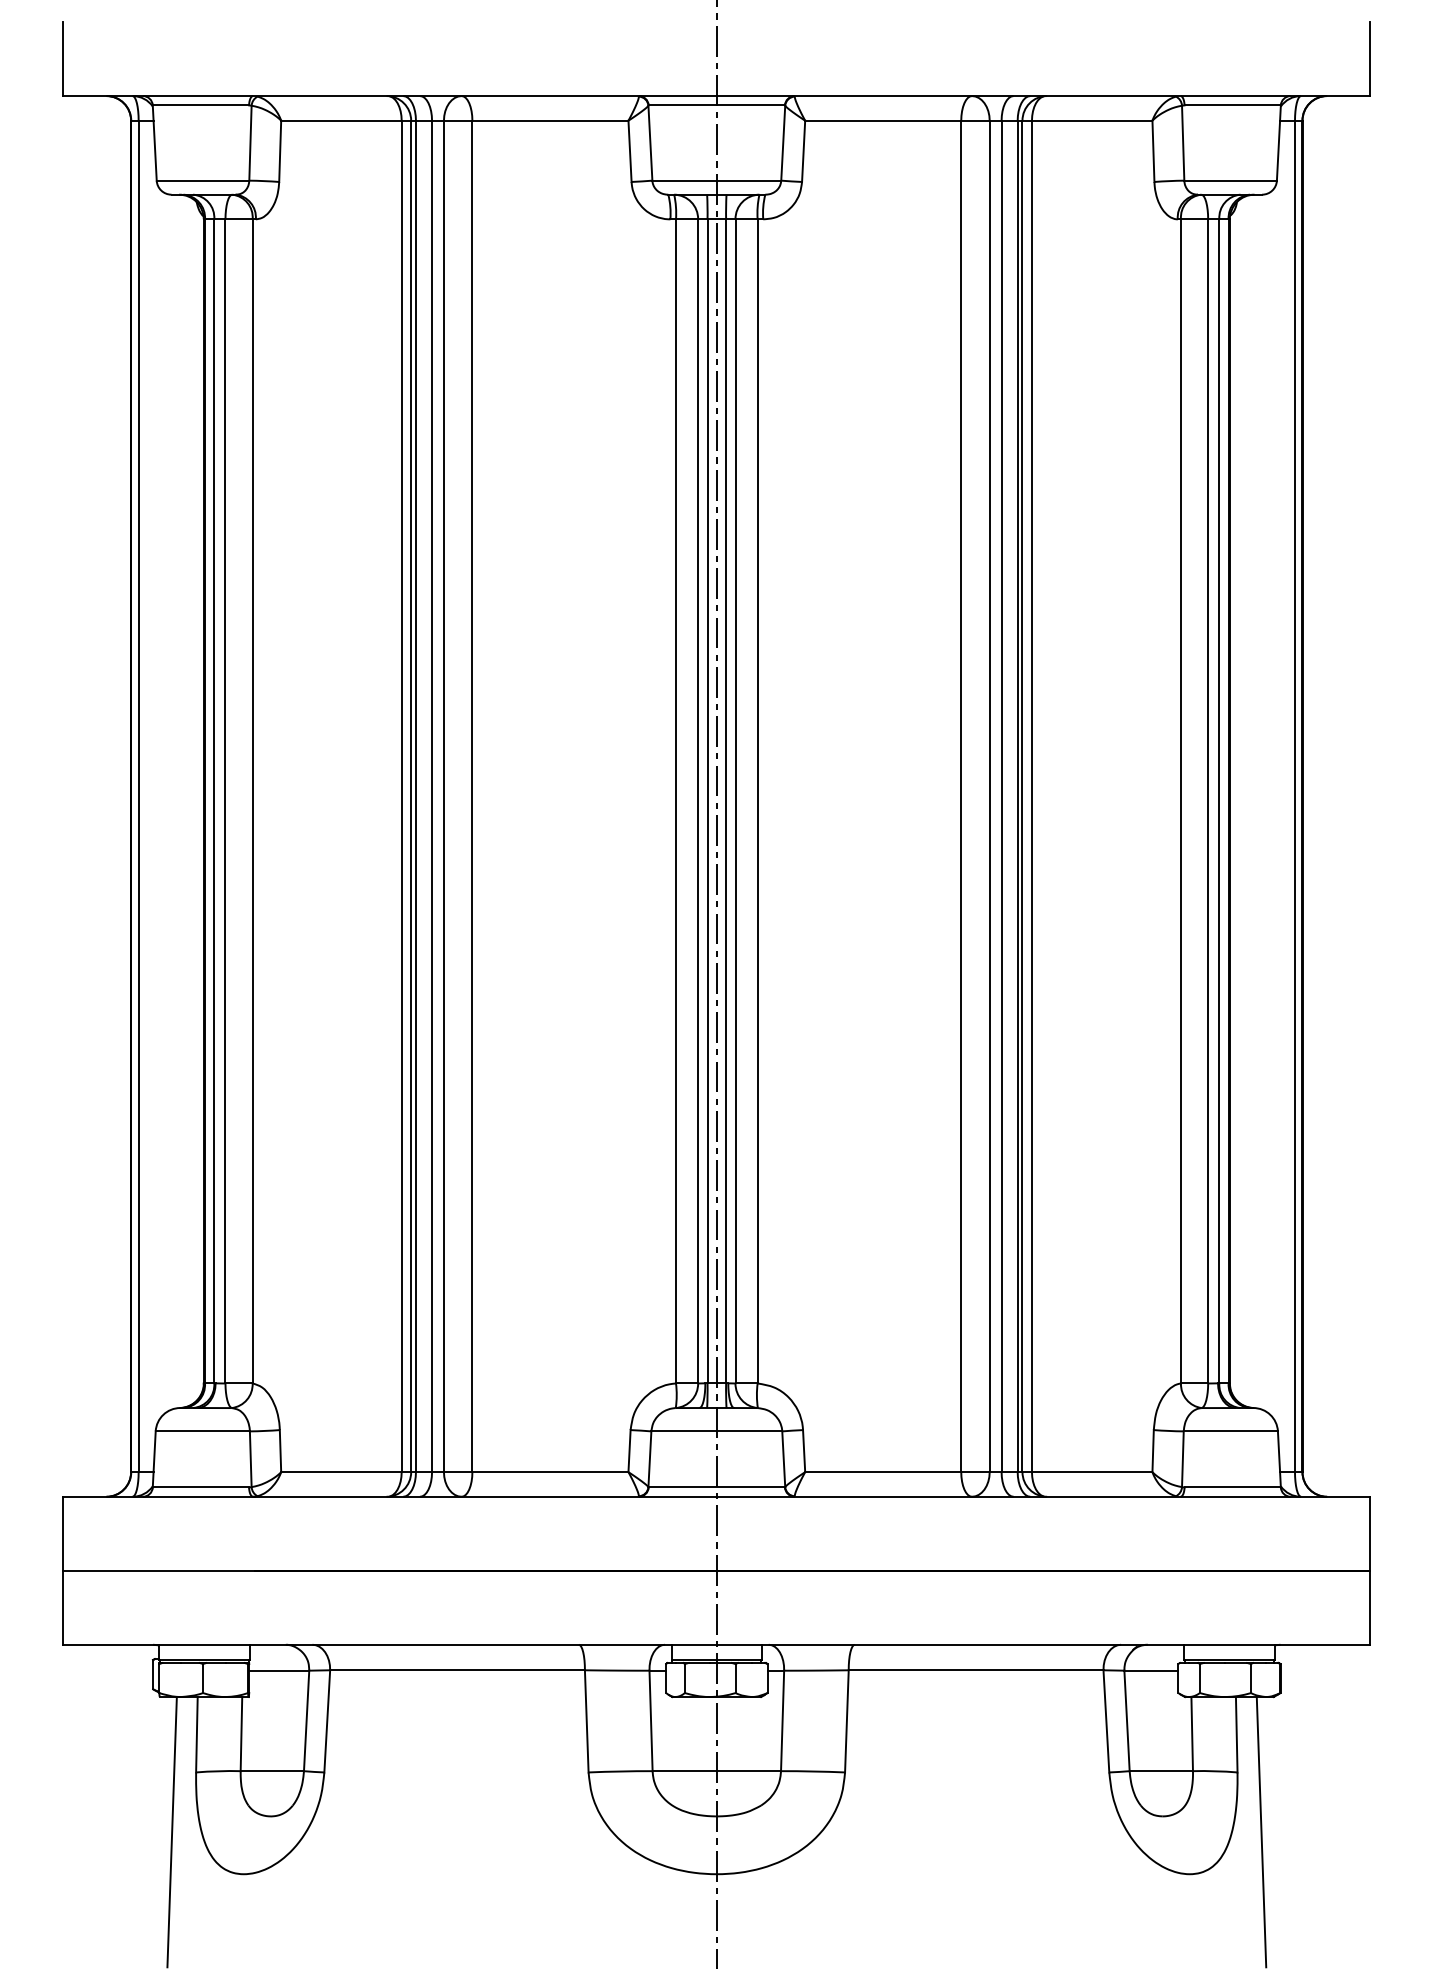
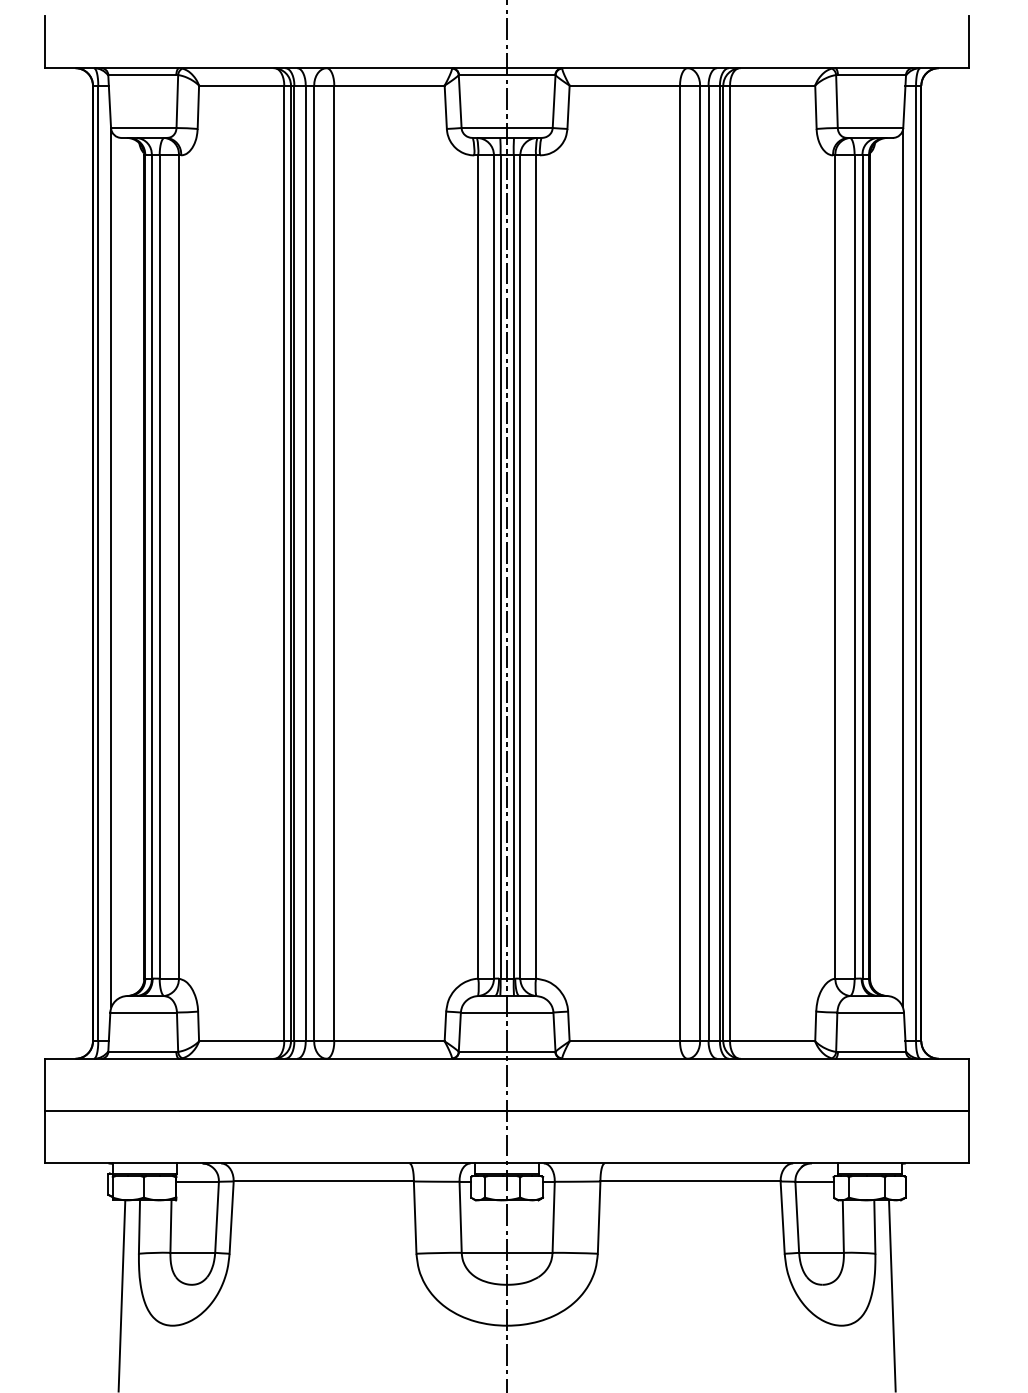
line: (157, 803) -> (111, 568), added
line: (1276, 803) -> (902, 568), added

